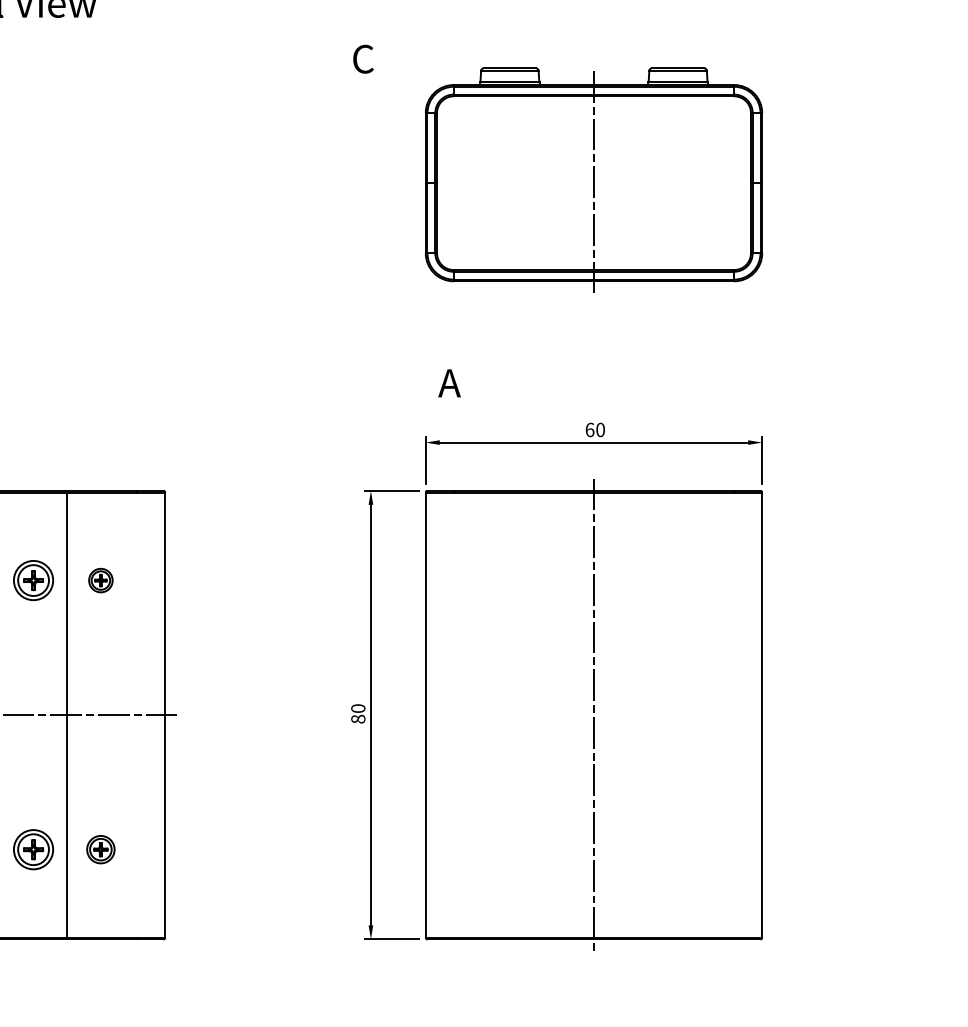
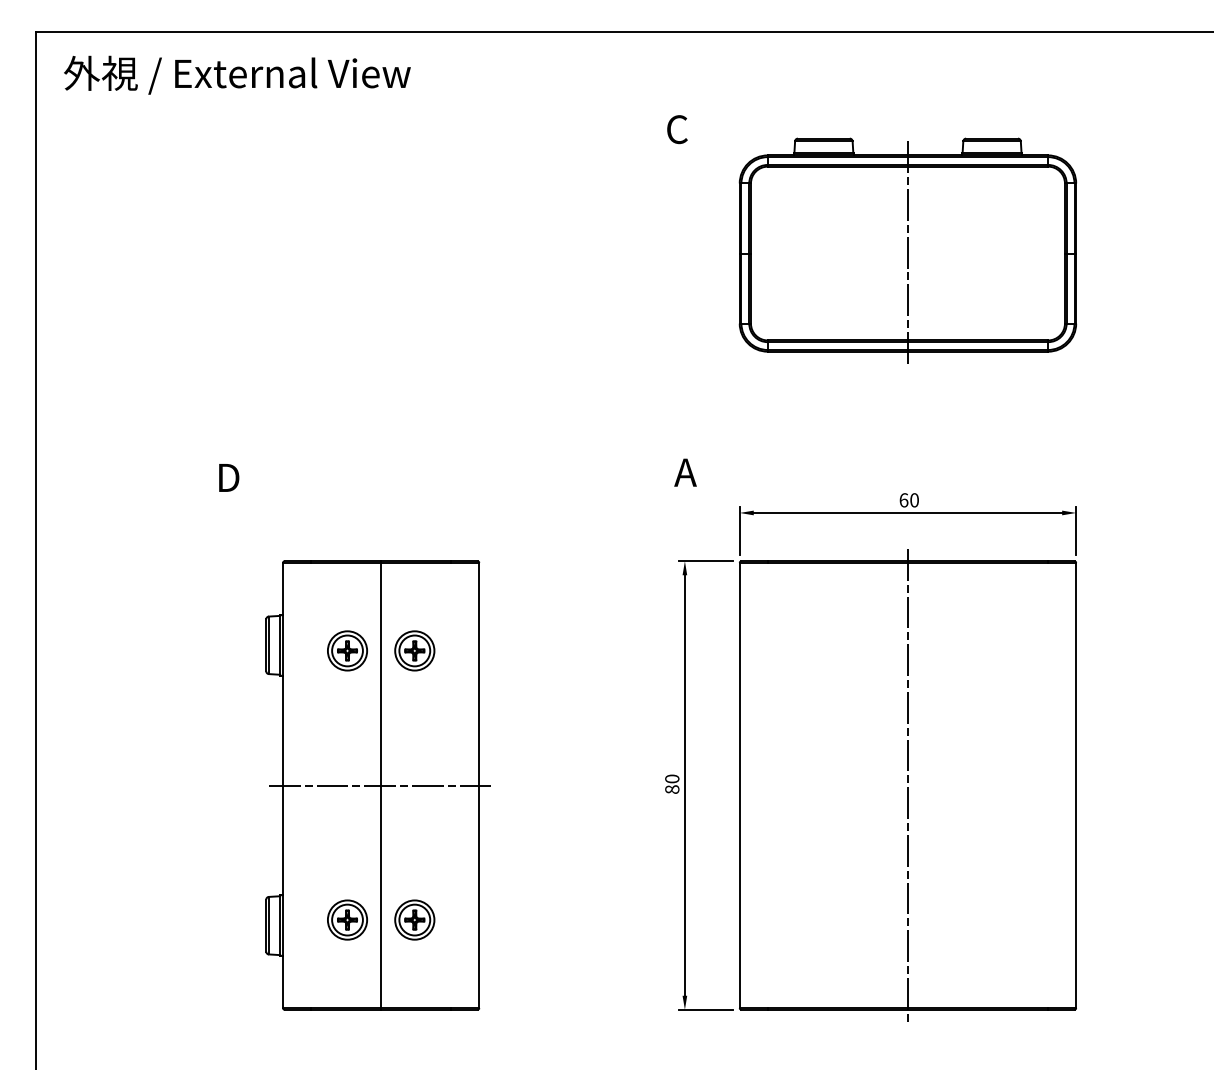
text: (449, 383) -> (685, 472), moved
part: (100, 580) -> (414, 650), size x1.67
part: (100, 849) -> (414, 919), size x1.43

